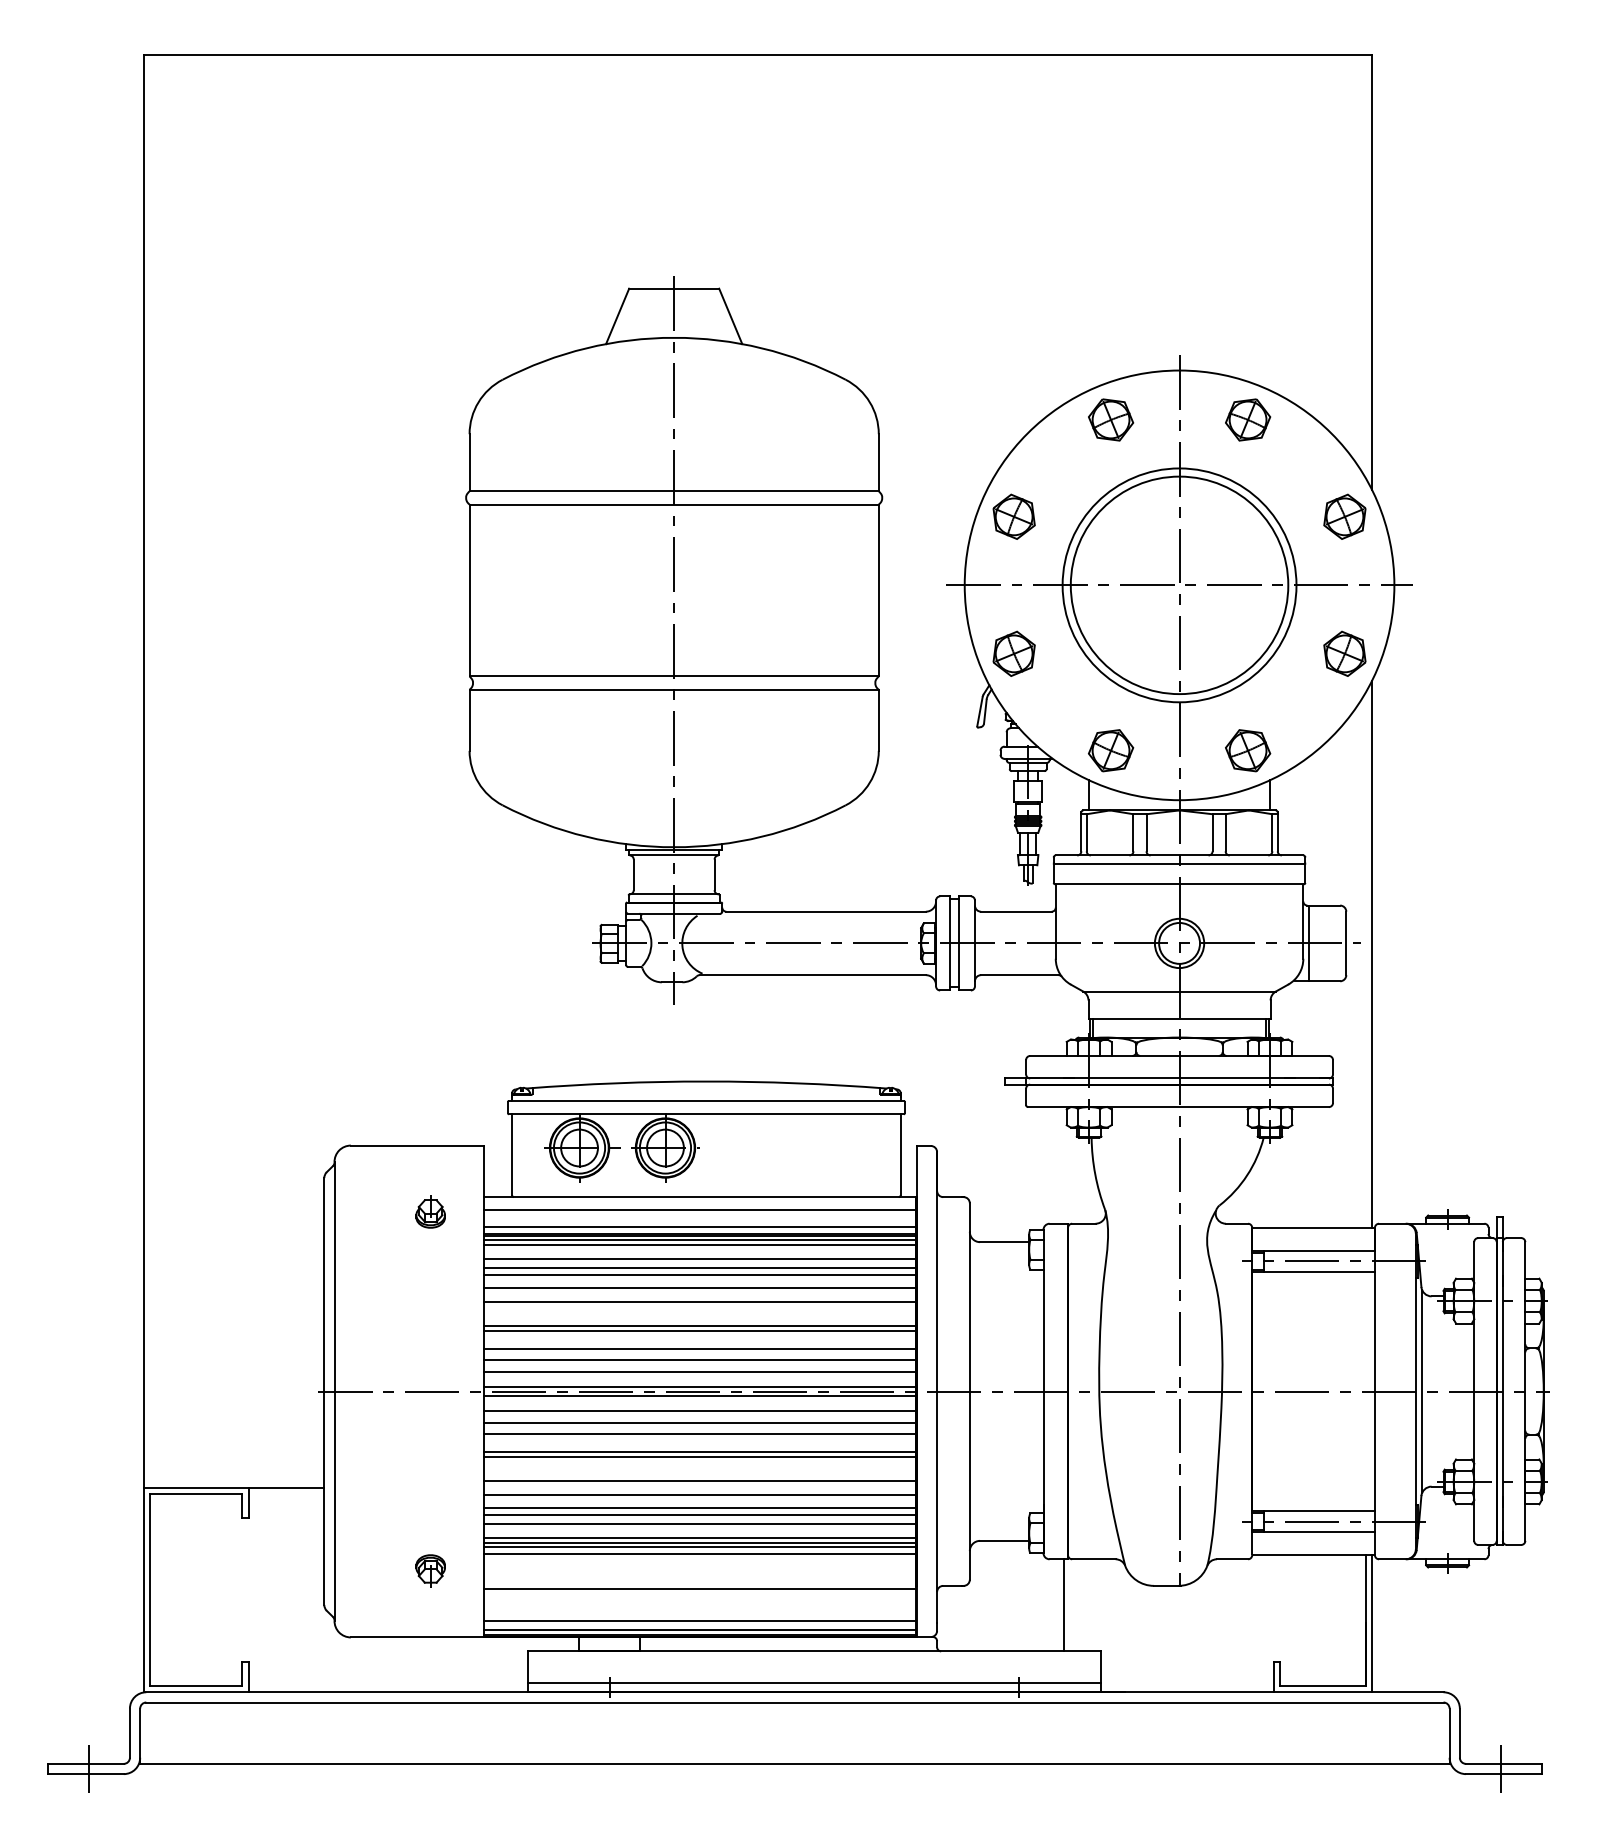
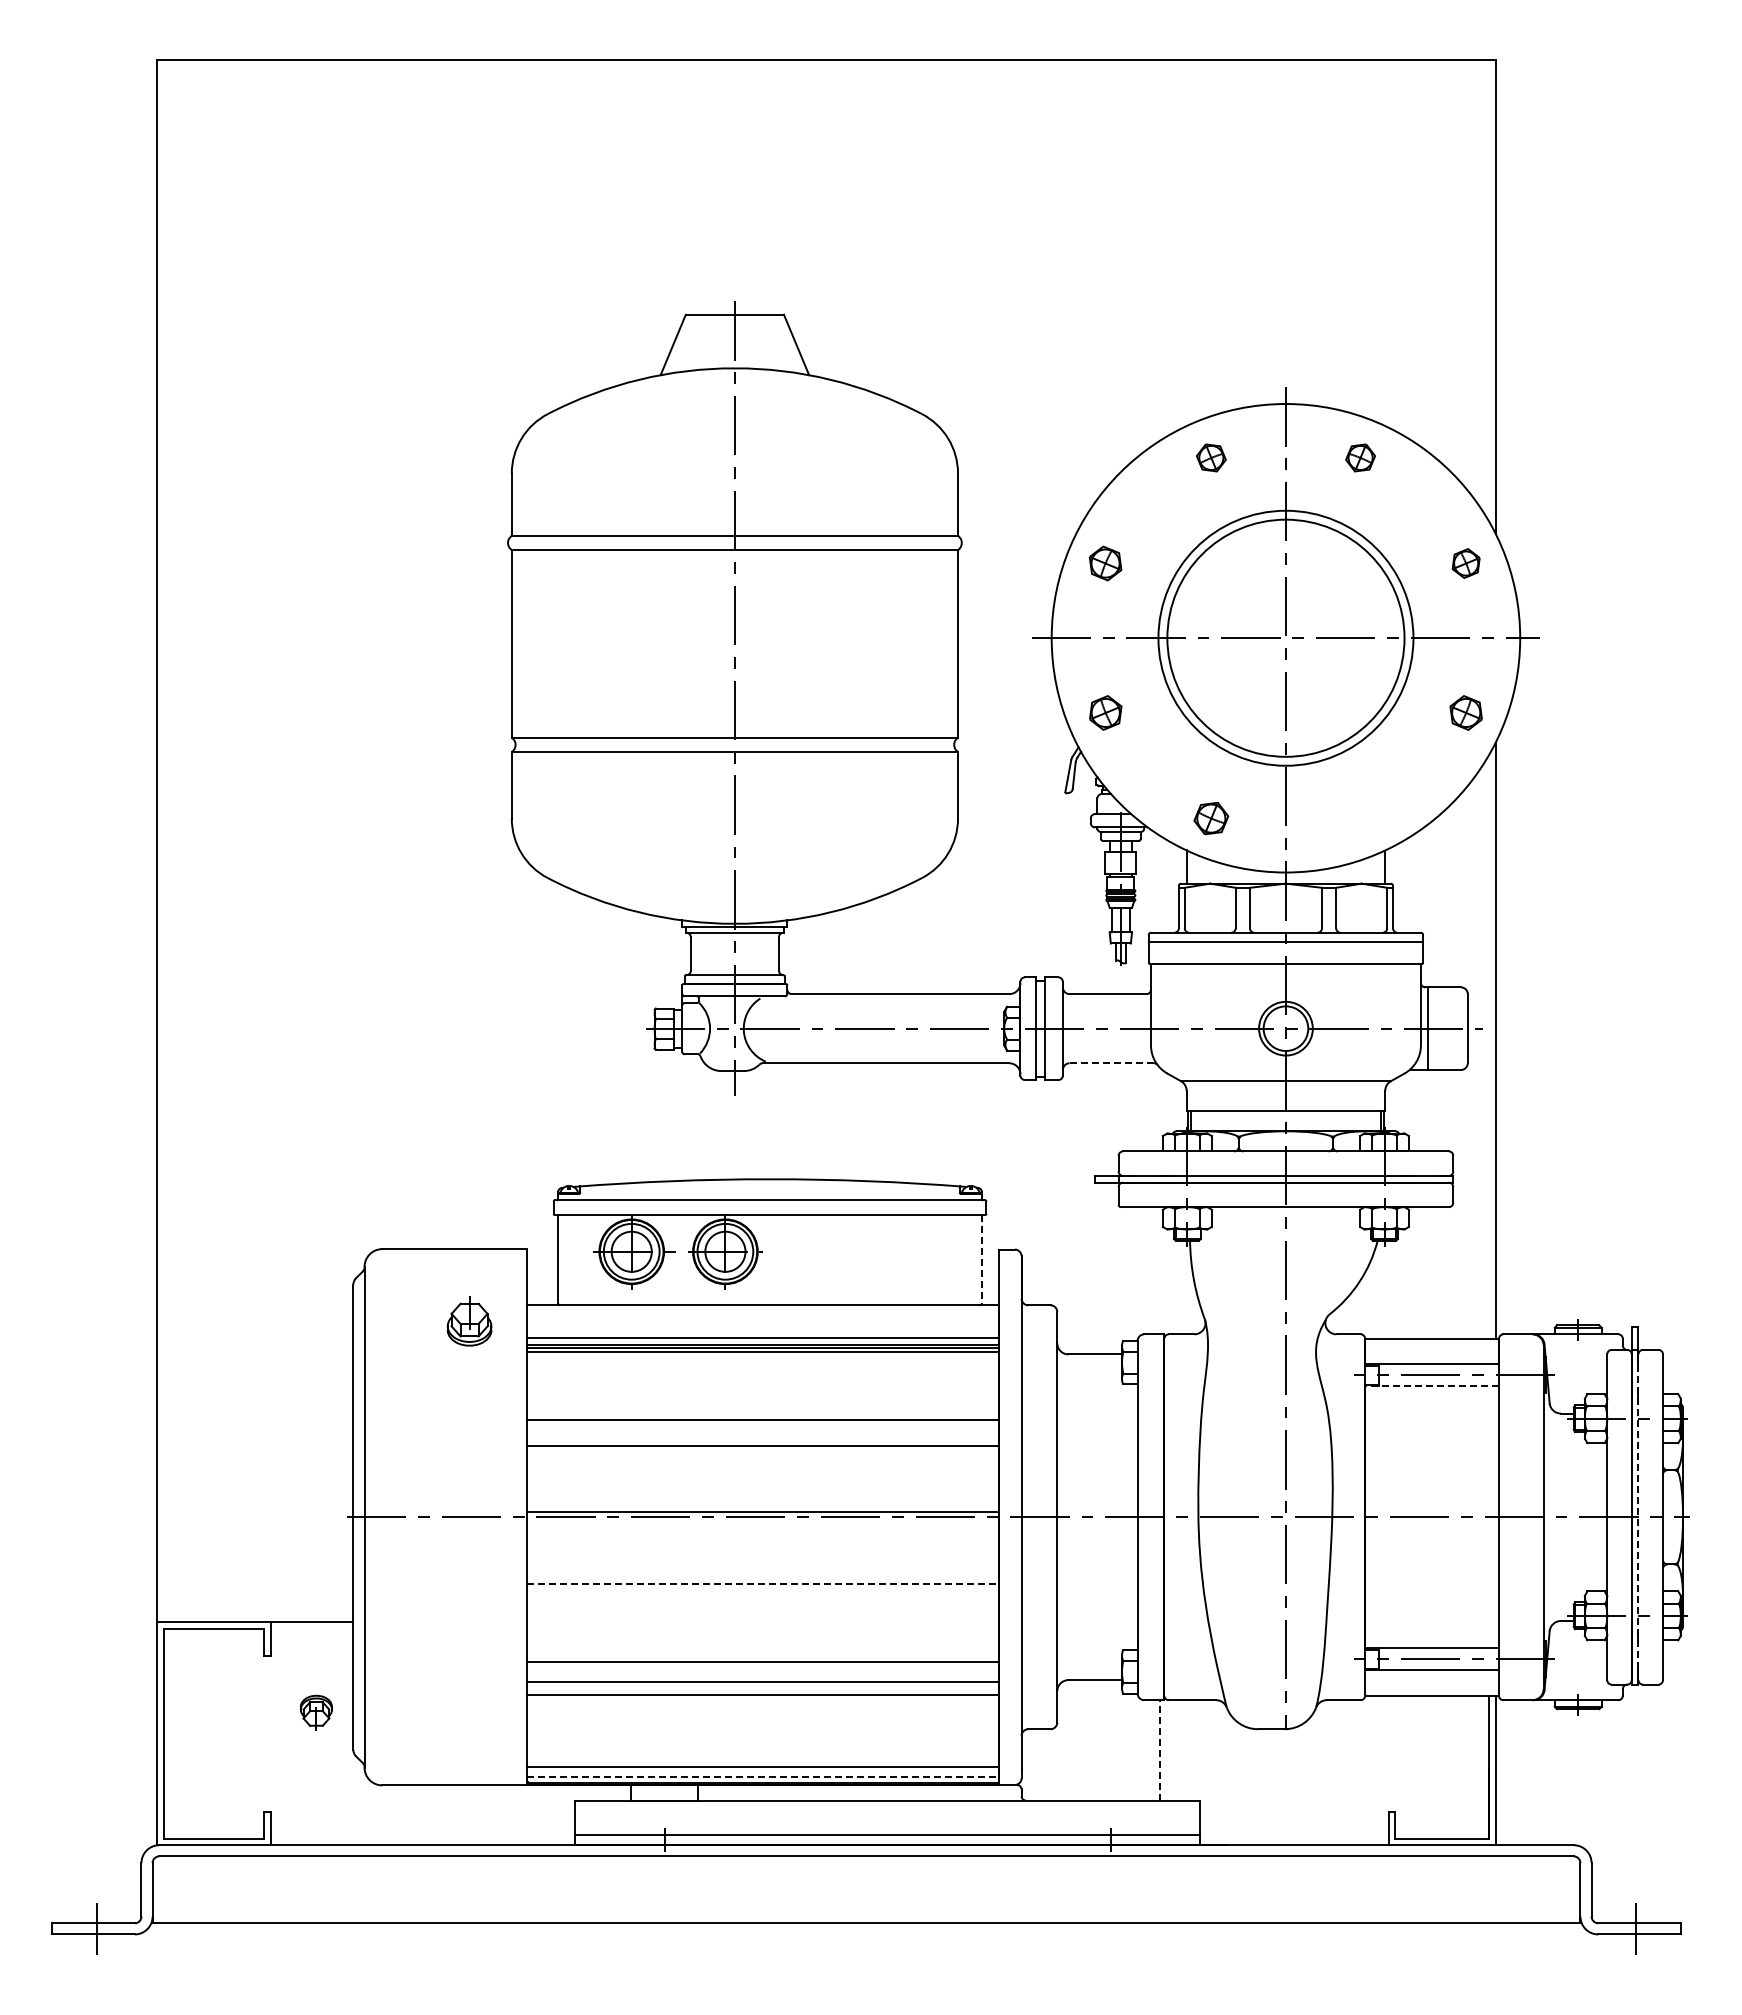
part: (1111, 419) -> (1211, 457), size x0.6
part: (1247, 419) -> (1360, 457), size x0.6
part: (1014, 516) -> (1105, 563), size x0.7
part: (1344, 516) -> (1465, 563), size x0.6
part: (1014, 653) -> (1105, 712), size x0.7
part: (1344, 653) -> (1465, 712), size x0.7
part: (1111, 750) -> (1211, 818), size x0.7
part: (1247, 750) -> (1360, 818), removed
line: (1020, 975) -> (1112, 1063), solid -> dashed
line: (900, 1155) -> (981, 1259), solid -> dashed
line: (699, 1210) -> (762, 1319), removed
part: (429, 1211) -> (468, 1321), size x1.4
line: (699, 1244) -> (762, 1357), removed
line: (699, 1258) -> (762, 1372), removed
line: (699, 1267) -> (762, 1382), removed
line: (1313, 1271) -> (1432, 1386), solid -> dashed
line: (699, 1275) -> (762, 1390), removed
line: (699, 1288) -> (762, 1404), removed
line: (699, 1330) -> (762, 1450), removed
line: (699, 1348) -> (762, 1470), removed
line: (699, 1359) -> (762, 1482), removed
line: (699, 1372) -> (762, 1496), removed
line: (1422, 1390) -> (1550, 1516), removed
line: (1502, 1391) -> (1638, 1517), solid -> dashed
line: (699, 1396) -> (762, 1522), removed
line: (699, 1410) -> (762, 1538), removed
line: (699, 1422) -> (762, 1551), removed
line: (699, 1433) -> (762, 1563), removed
line: (700, 1452) -> (763, 1583), solid -> dashed
line: (699, 1456) -> (762, 1588), removed
line: (699, 1480) -> (762, 1614), removed
line: (699, 1494) -> (762, 1629), removed
line: (699, 1508) -> (762, 1644), removed
line: (699, 1515) -> (762, 1652), removed
line: (699, 1537) -> (762, 1676), removed
line: (699, 1546) -> (762, 1686), removed
part: (429, 1570) -> (315, 1712), moved
line: (699, 1588) -> (762, 1732), removed
line: (1063, 1604) -> (1159, 1749), solid -> dashed
line: (700, 1630) -> (763, 1777), solid -> dashed

